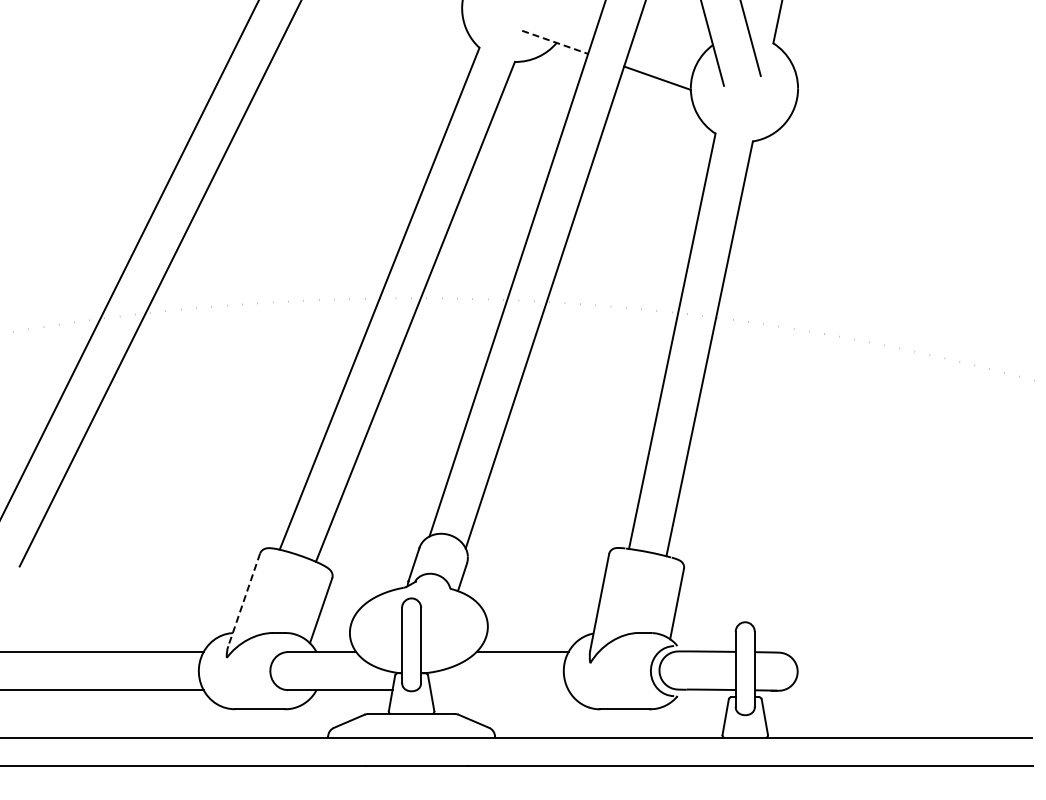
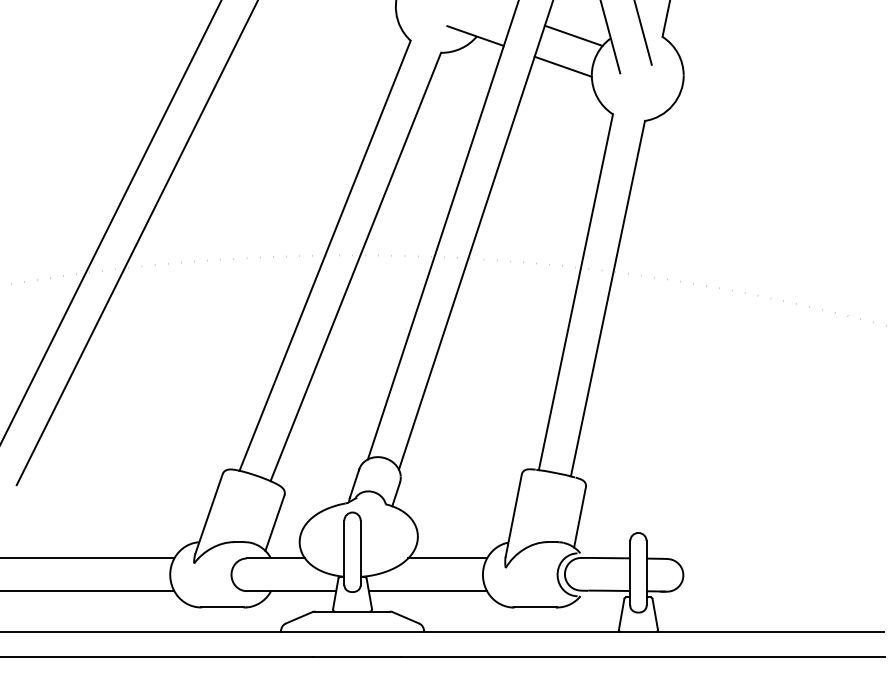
line: (669, 41) -> (573, 35), added
line: (555, 42) -> (475, 36), dashed -> solid
line: (244, 600) -> (209, 514), dashed -> solid
line: (499, 690) -> (427, 591), added

